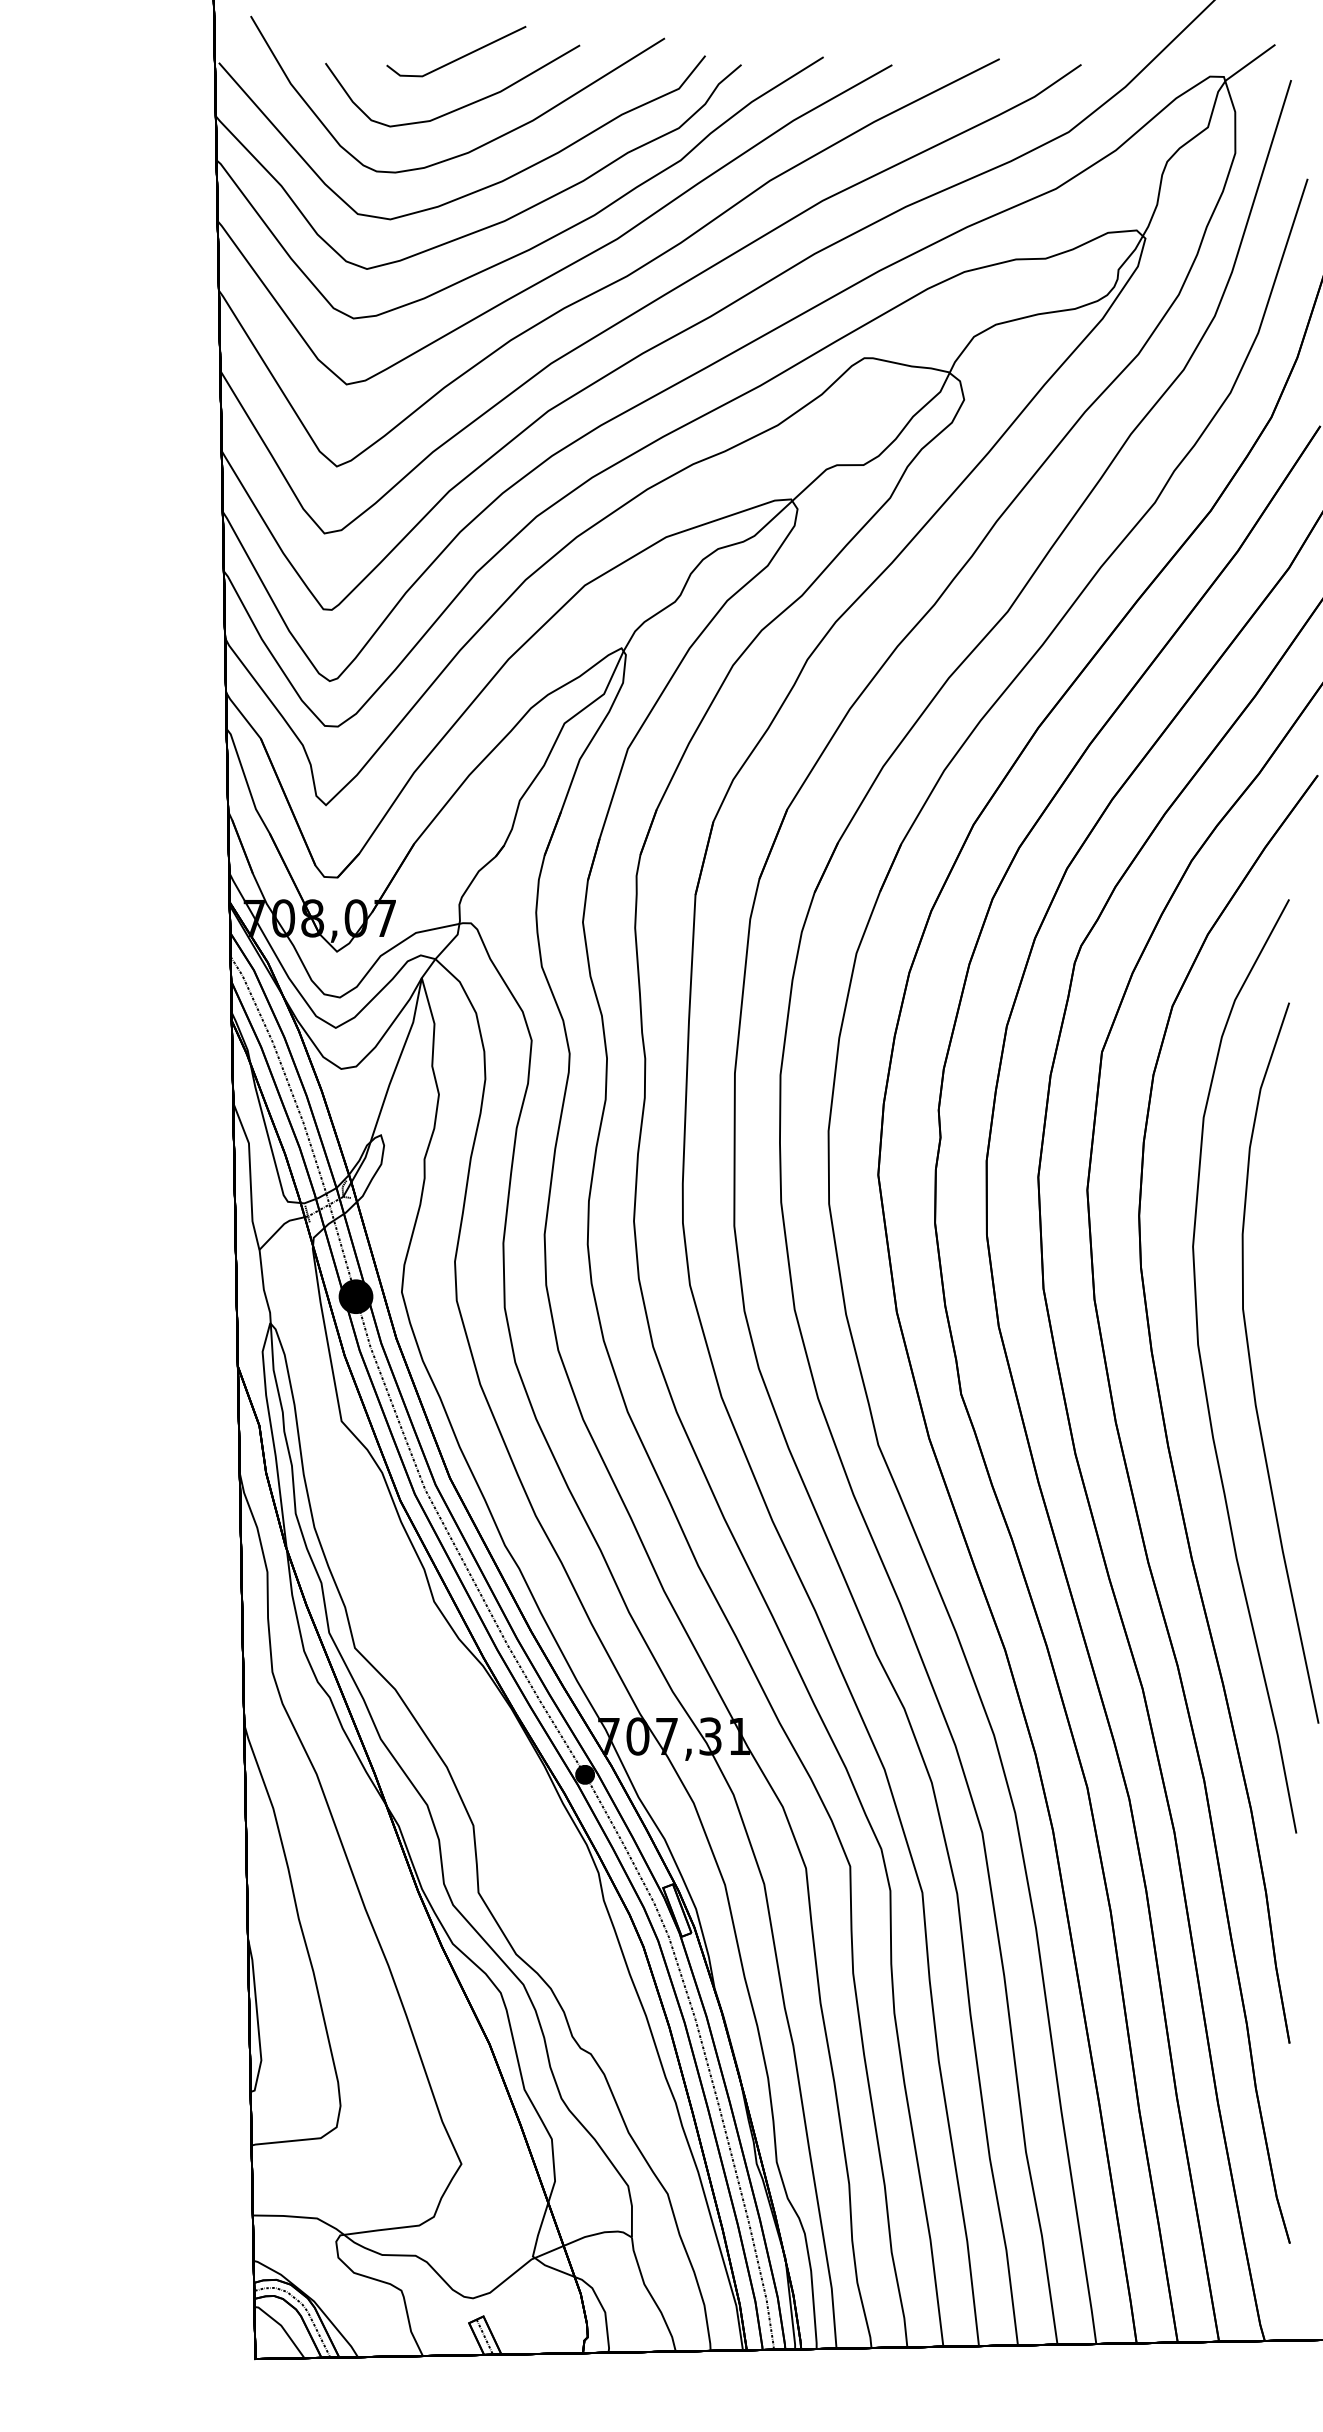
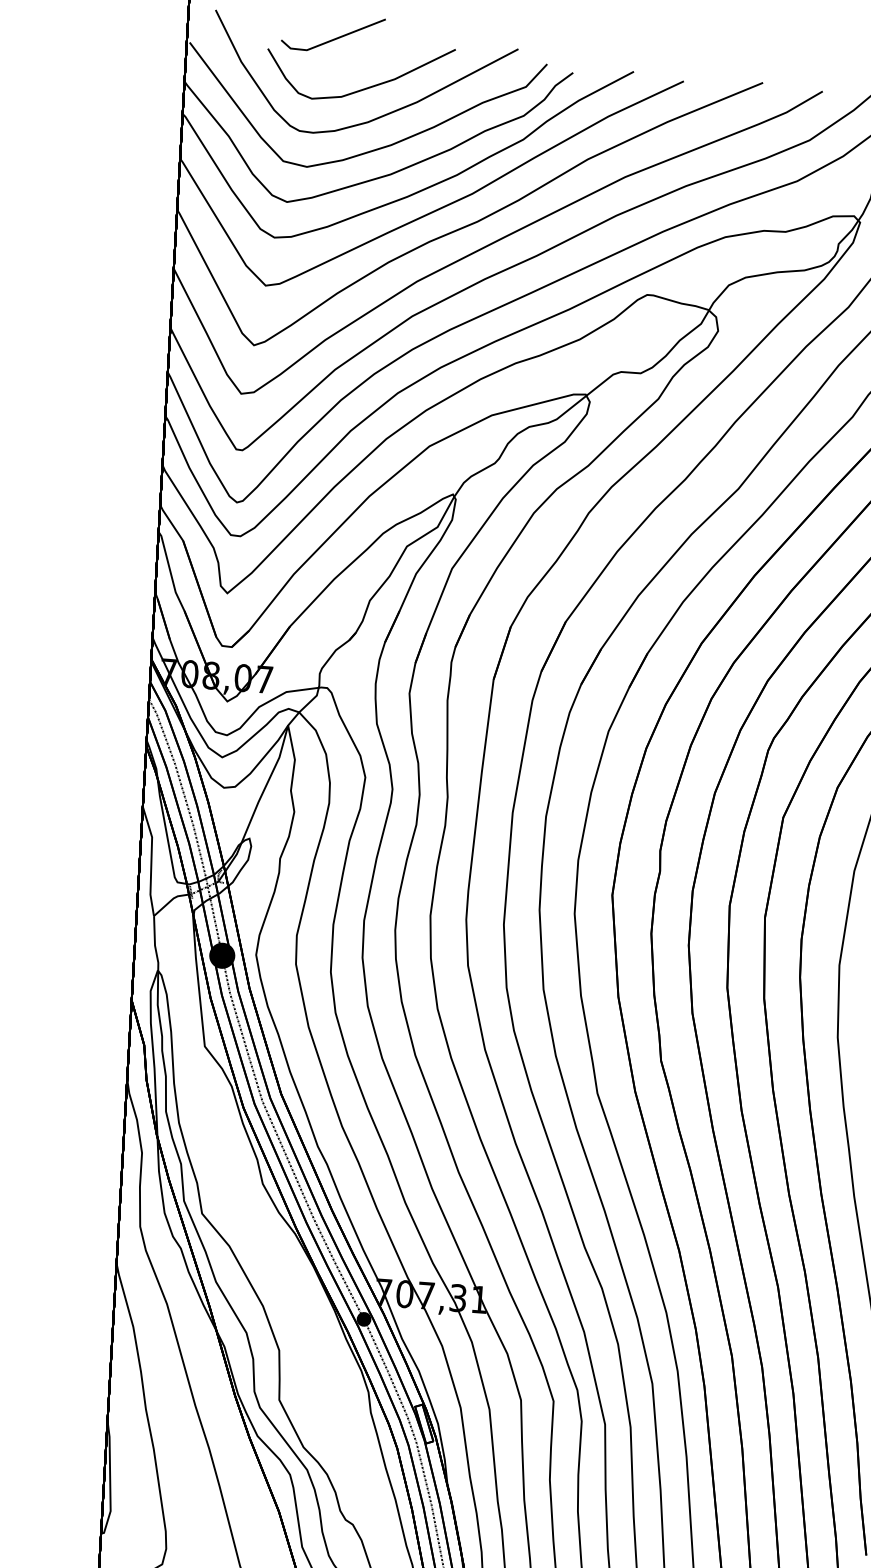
part: (459, 57) -> (335, 38), moved

